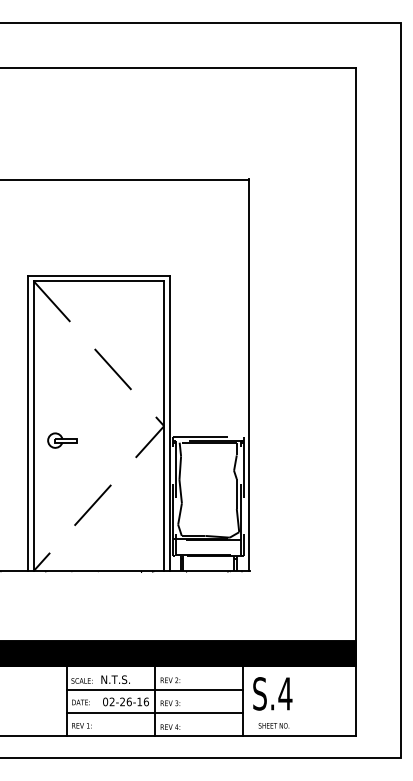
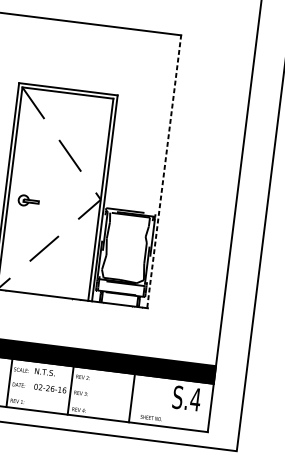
line: (248, 375) -> (163, 171), solid -> dashed
line: (155, 689) -> (71, 382), removed
text: (272, 693) -> (186, 398), moved
line: (155, 713) -> (69, 399), removed

